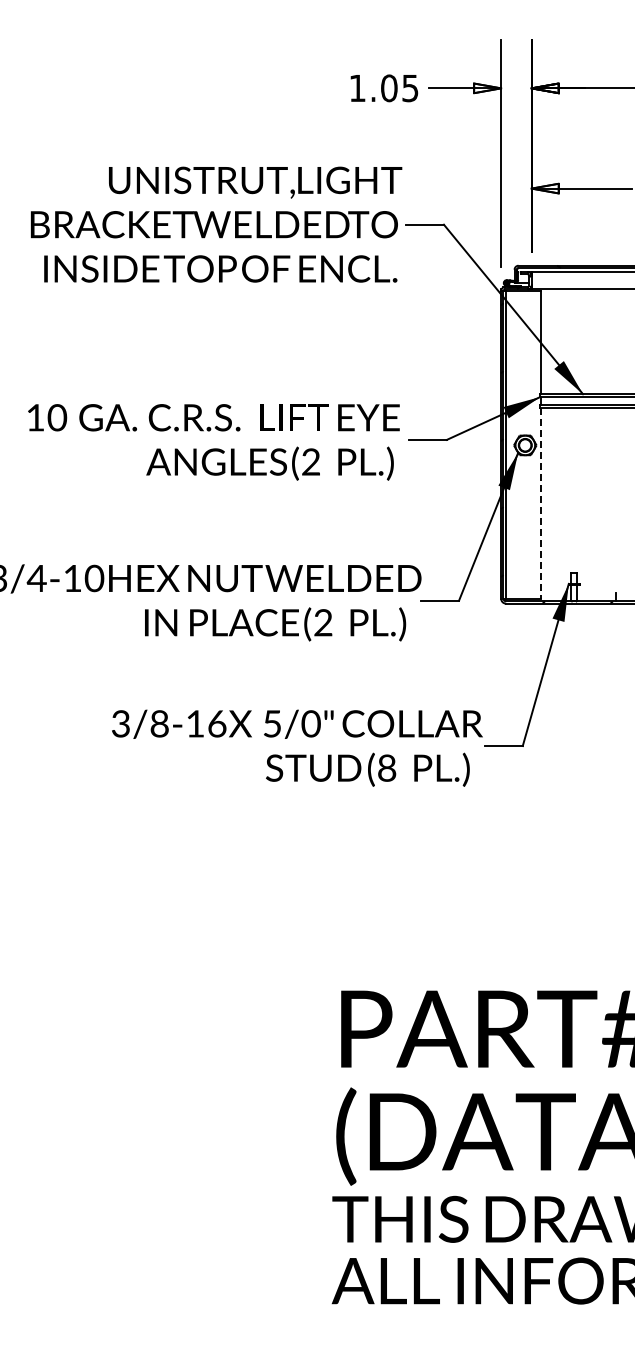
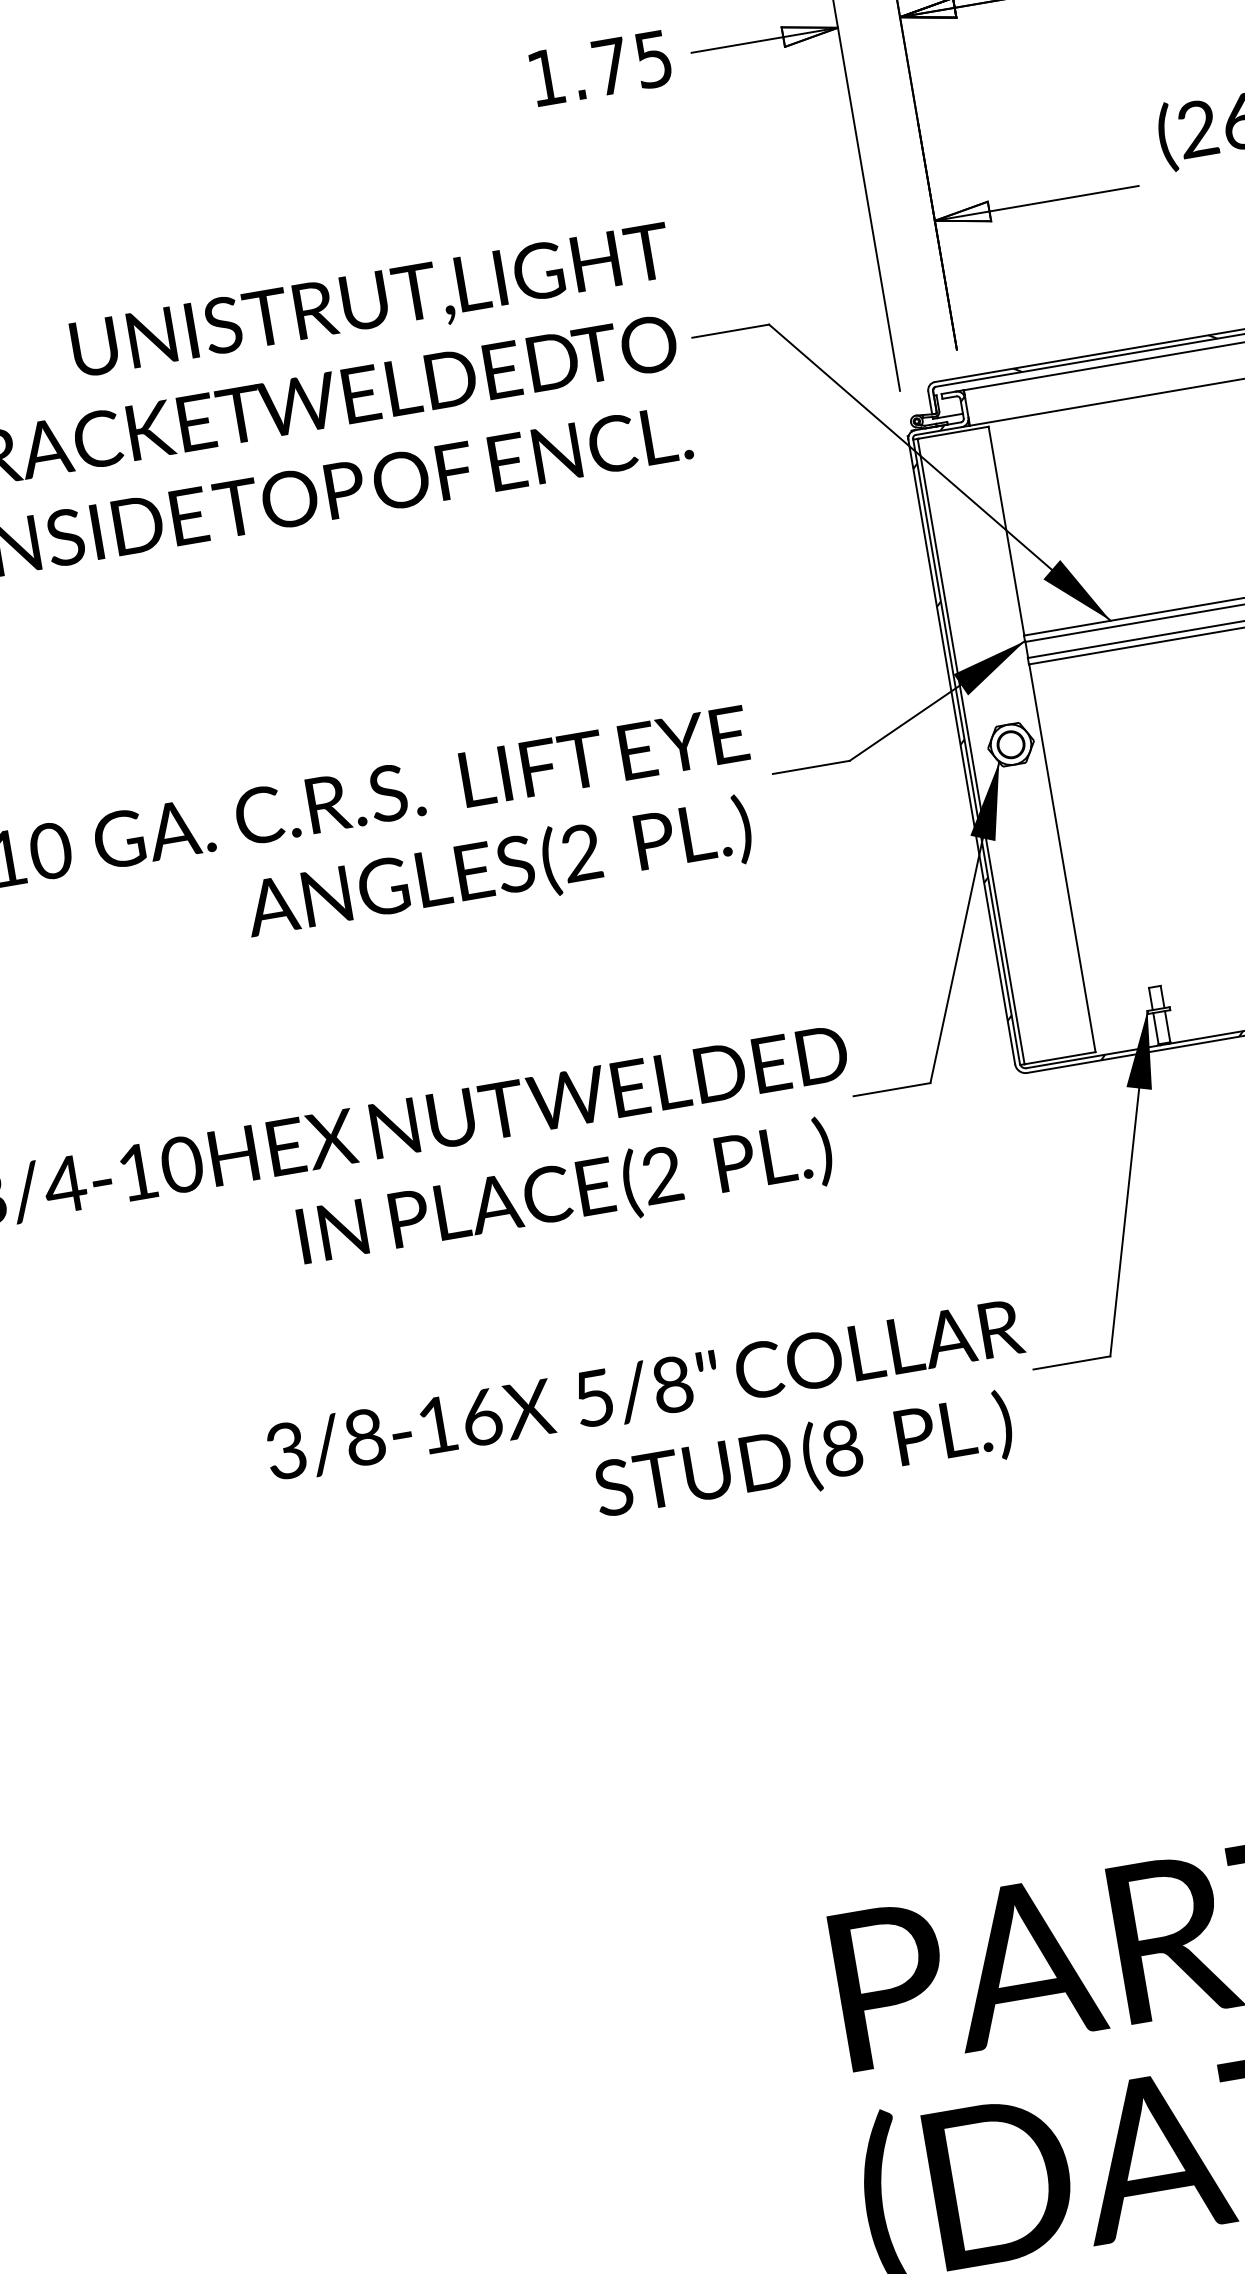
text: (389, 88) -> (611, 66), 1.05 -> 1.75
line: (540, 504) -> (1062, 859), dashed -> solid
text: (310, 724) -> (671, 1386), 5/0" -> 5/8"

